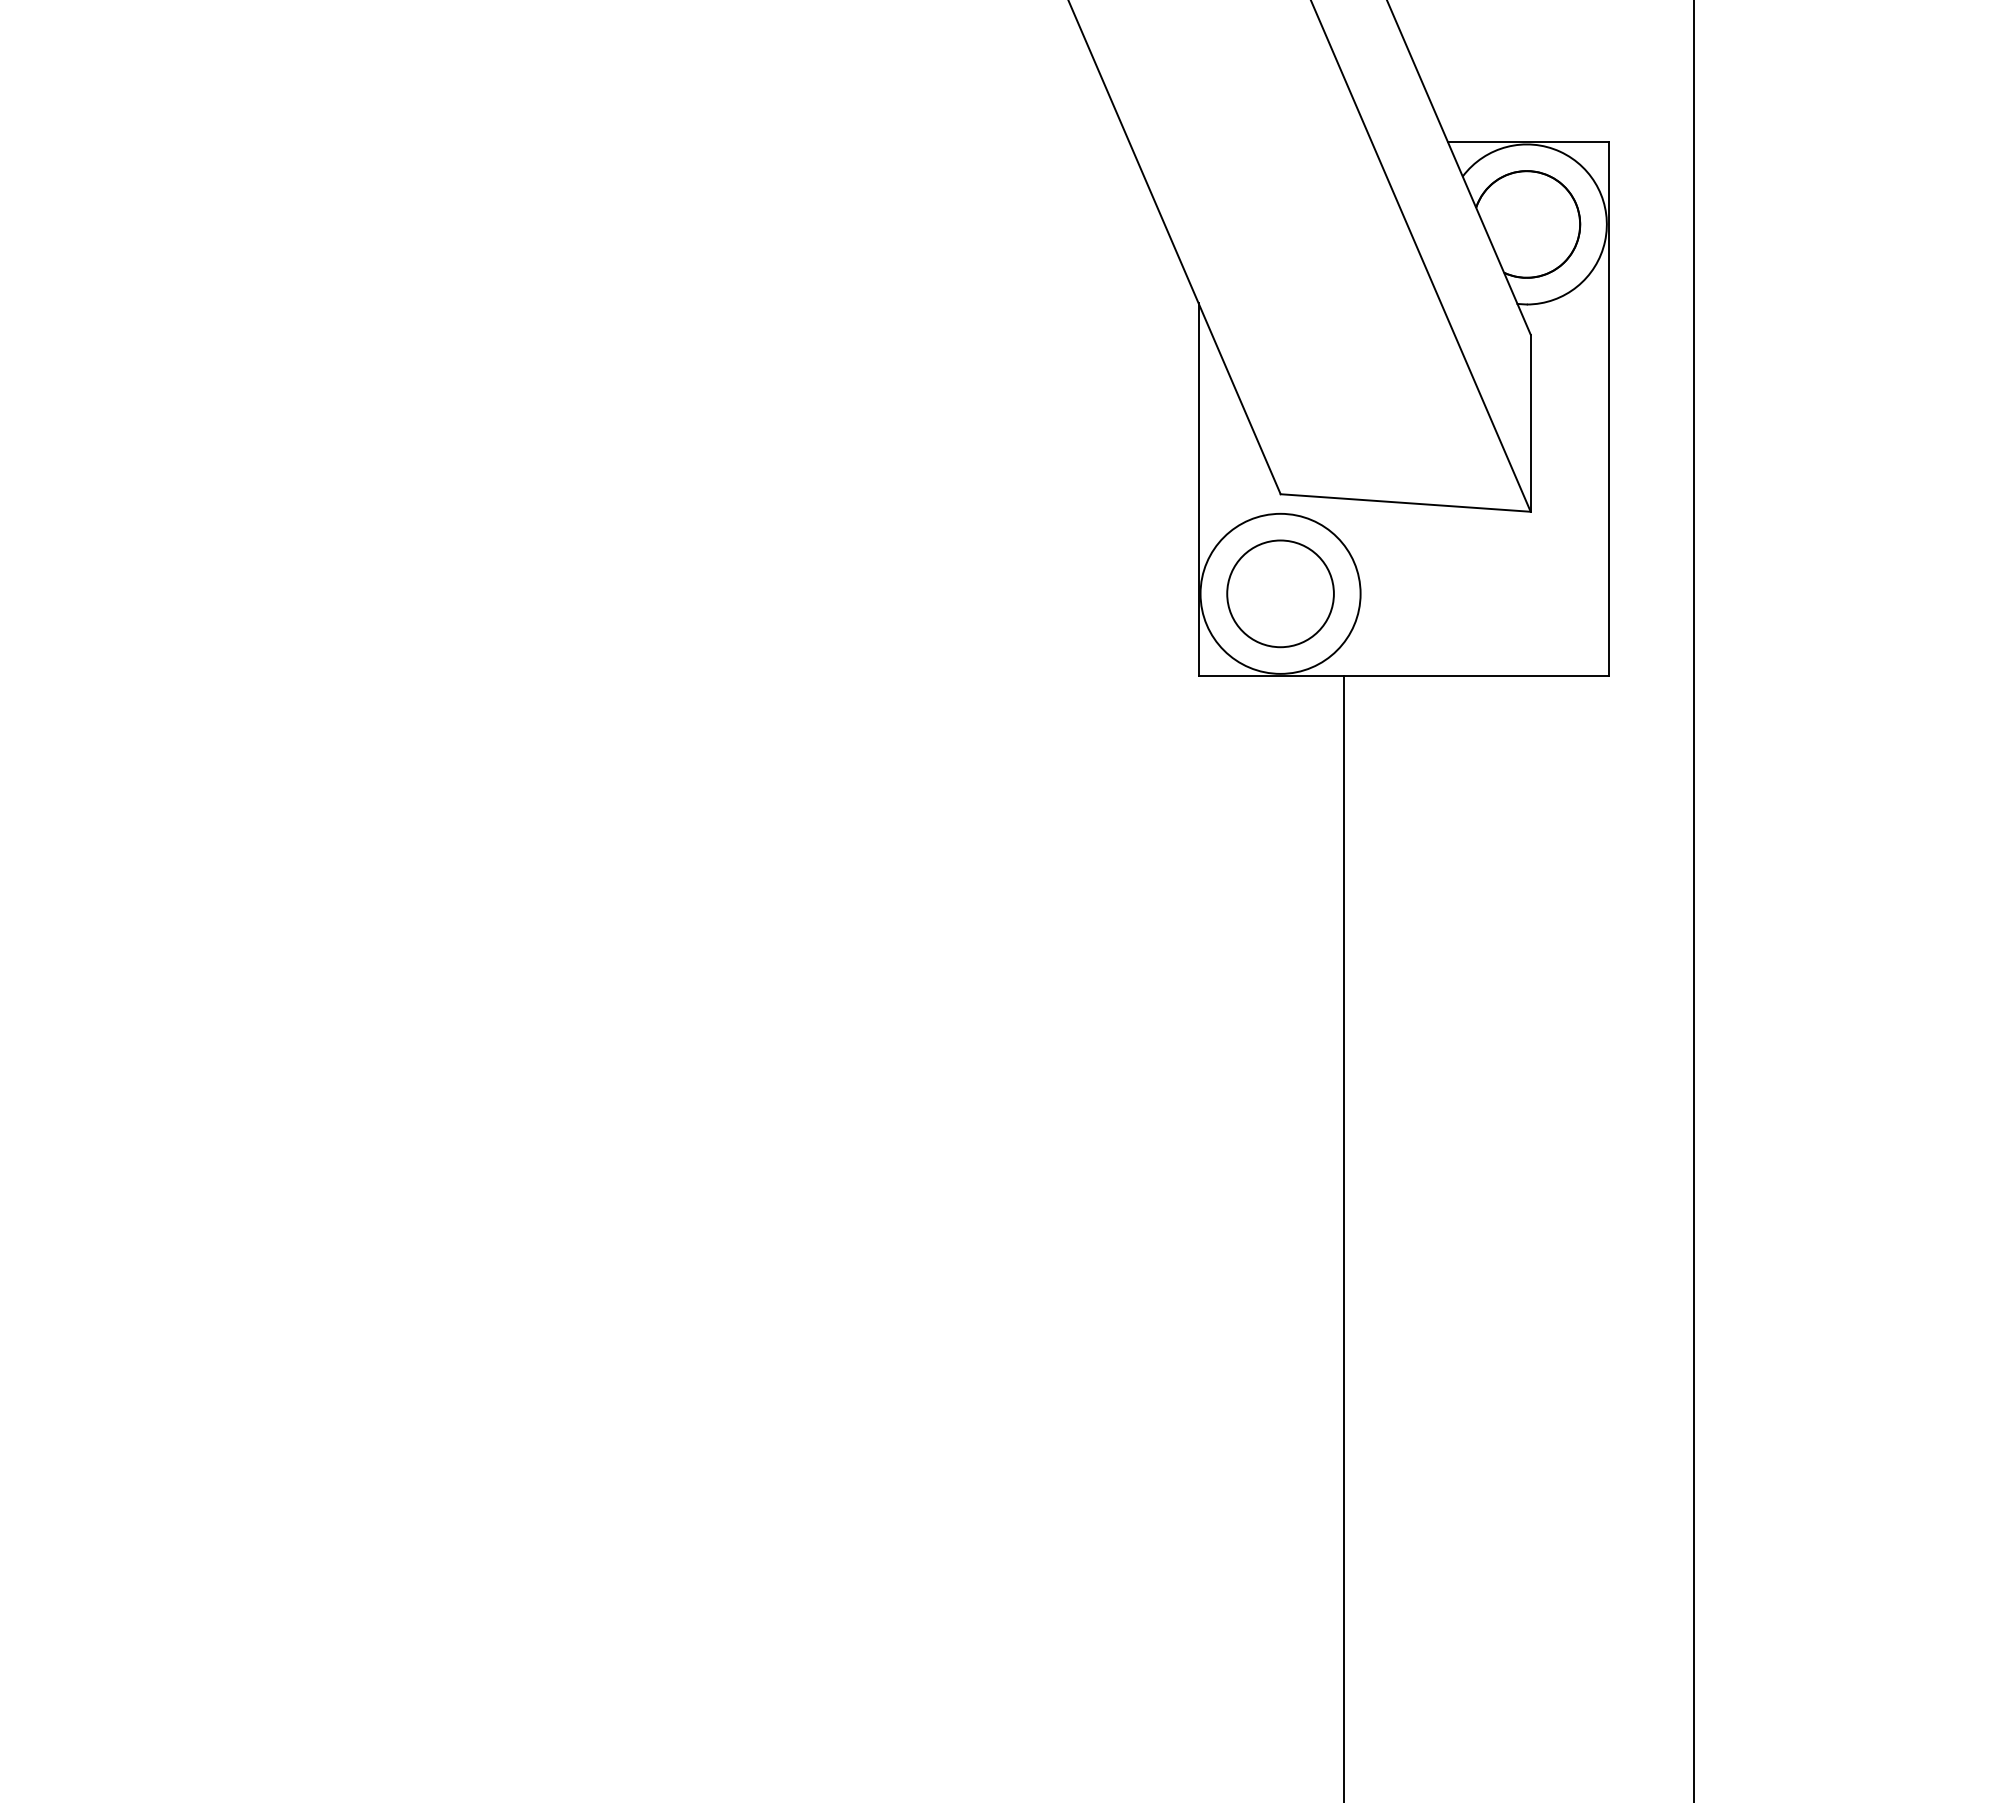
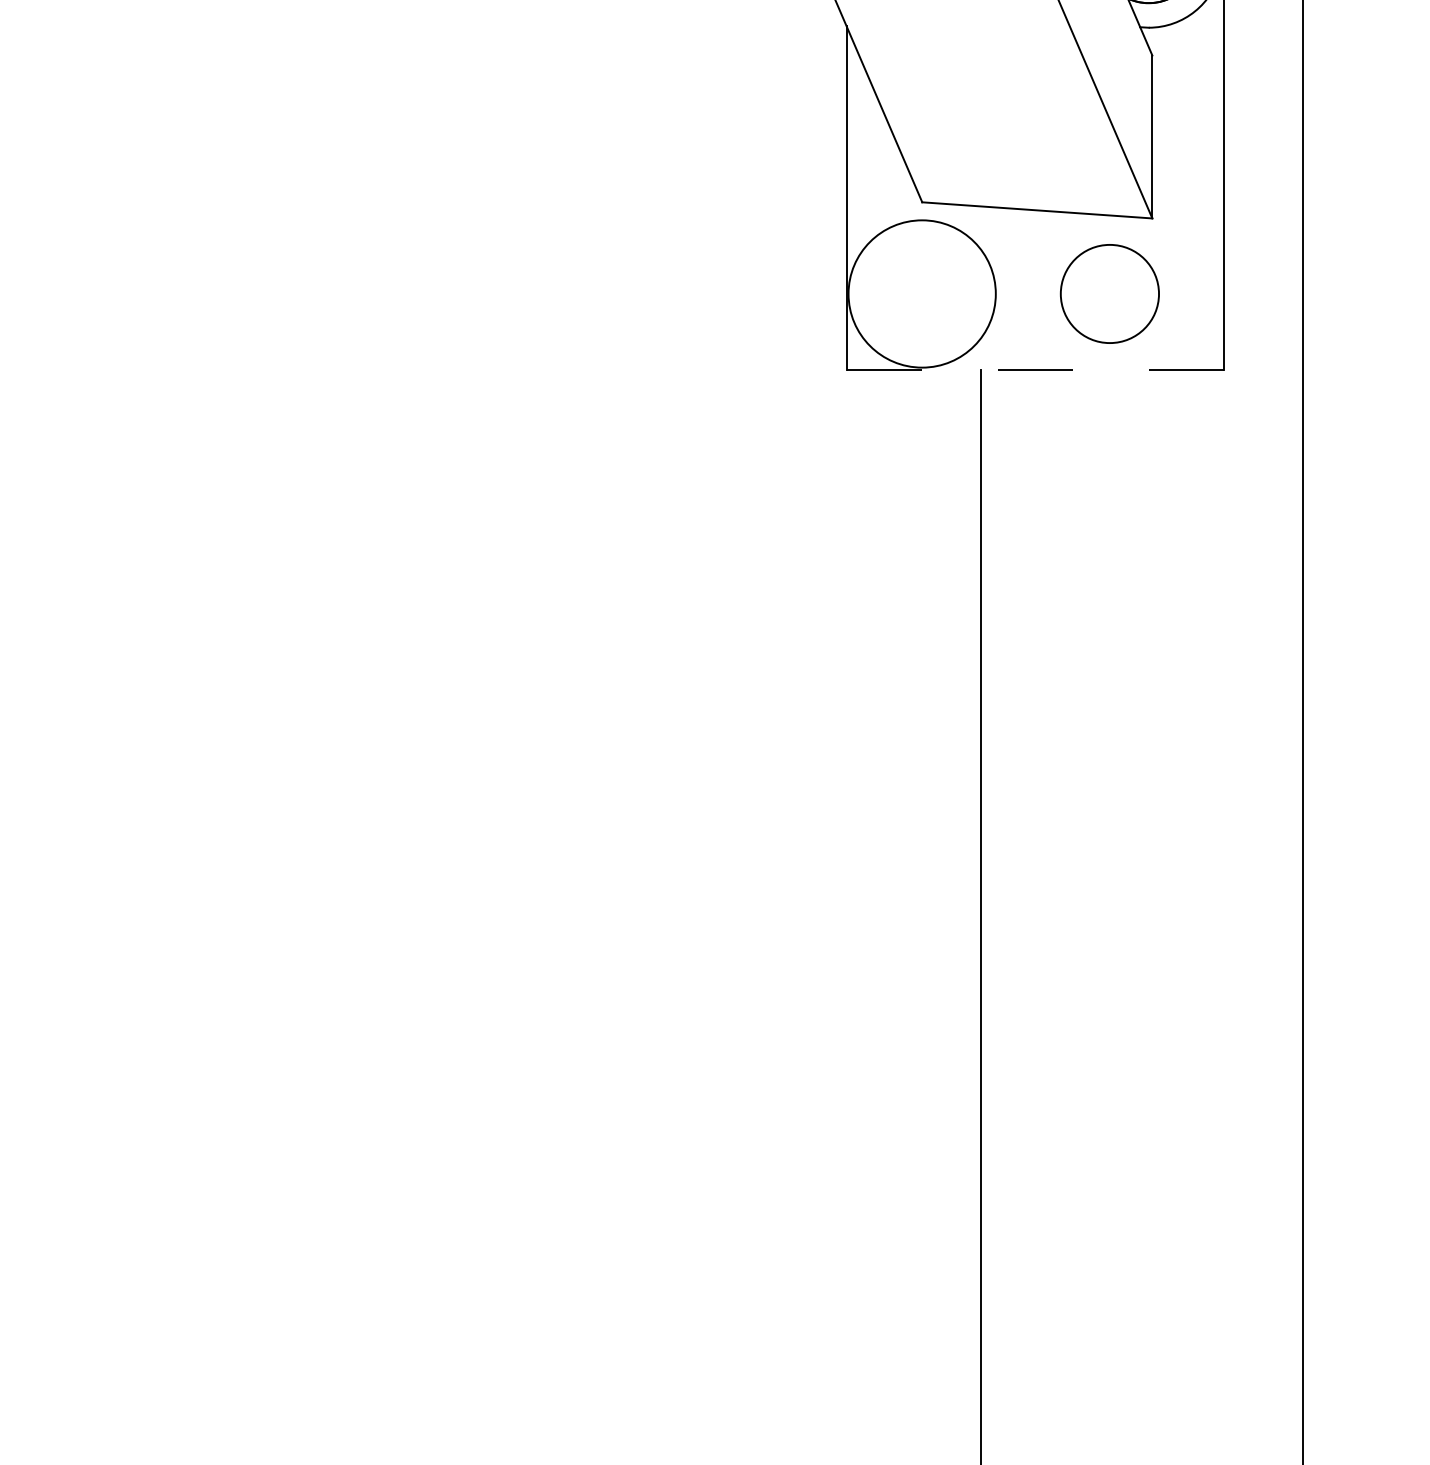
circle: (1280, 593) -> (1109, 293), moved
line: (1403, 675) -> (1035, 369), solid -> dashed

